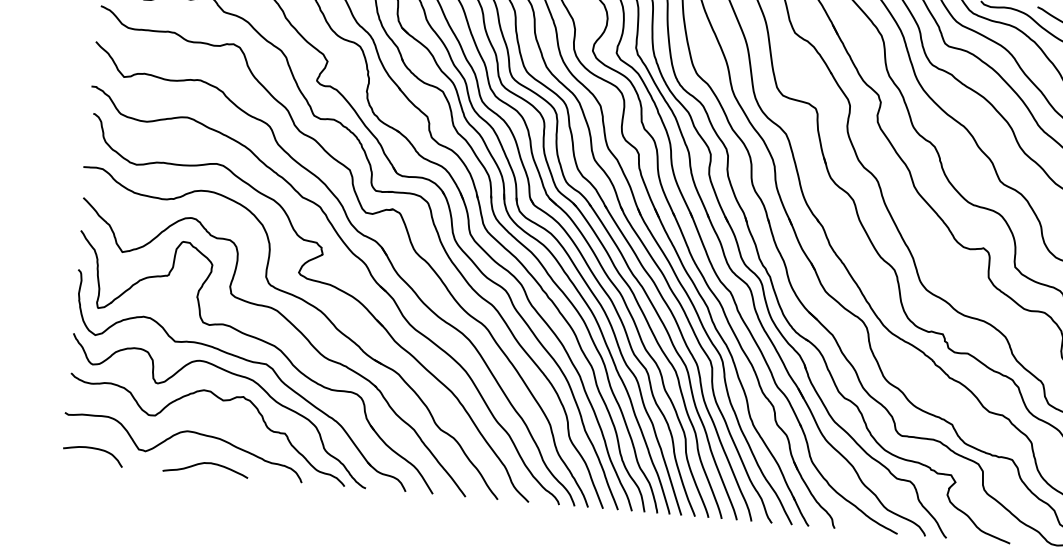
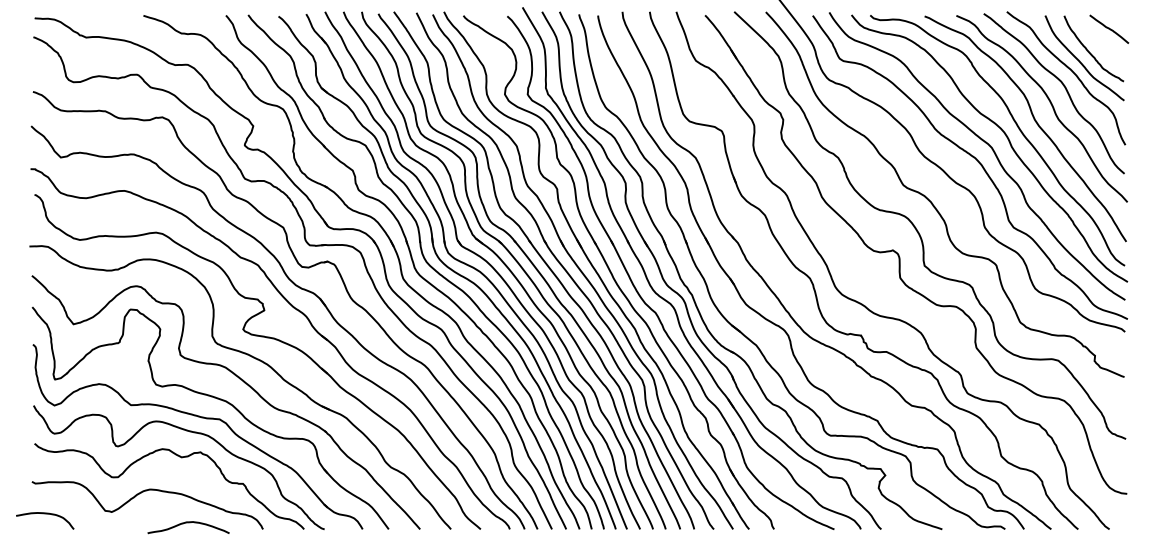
curve: (93, 449) -> (45, 514), moved
curve: (206, 464) -> (188, 523), moved

